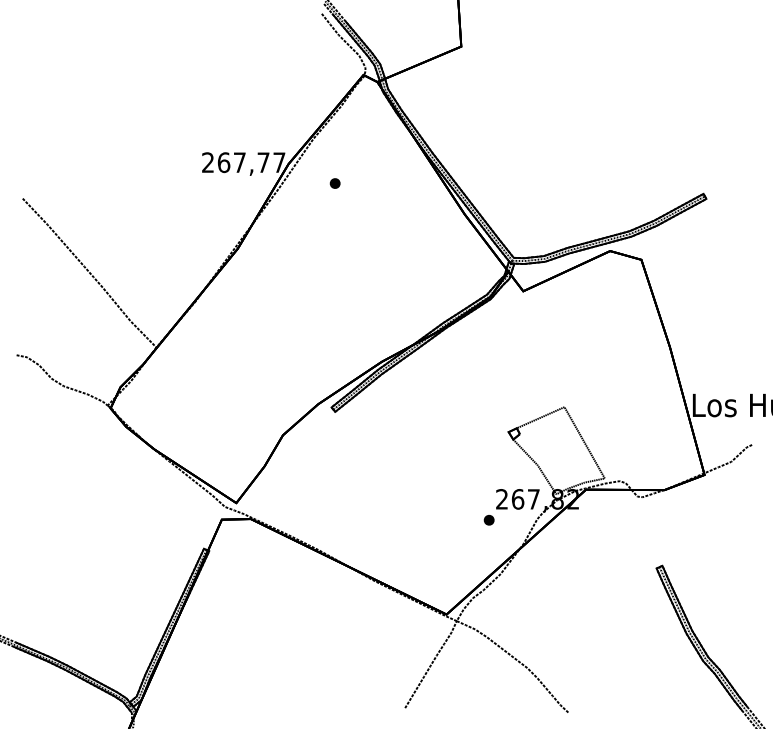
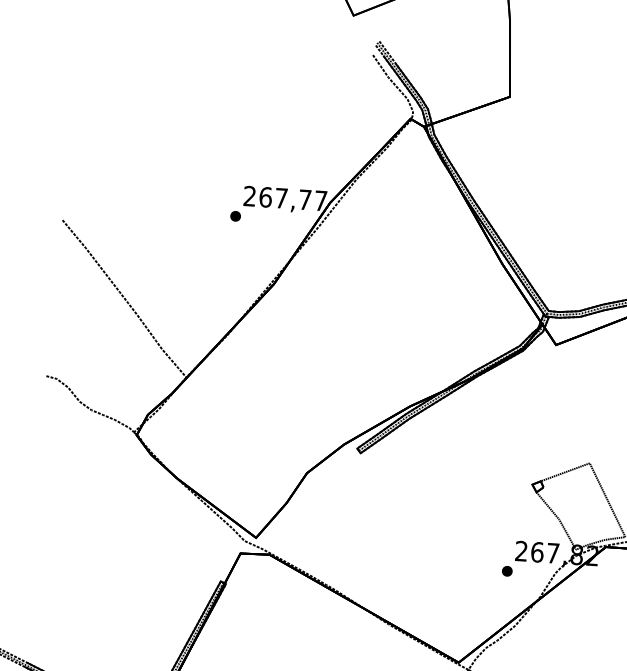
part: (334, 183) -> (234, 216), moved

